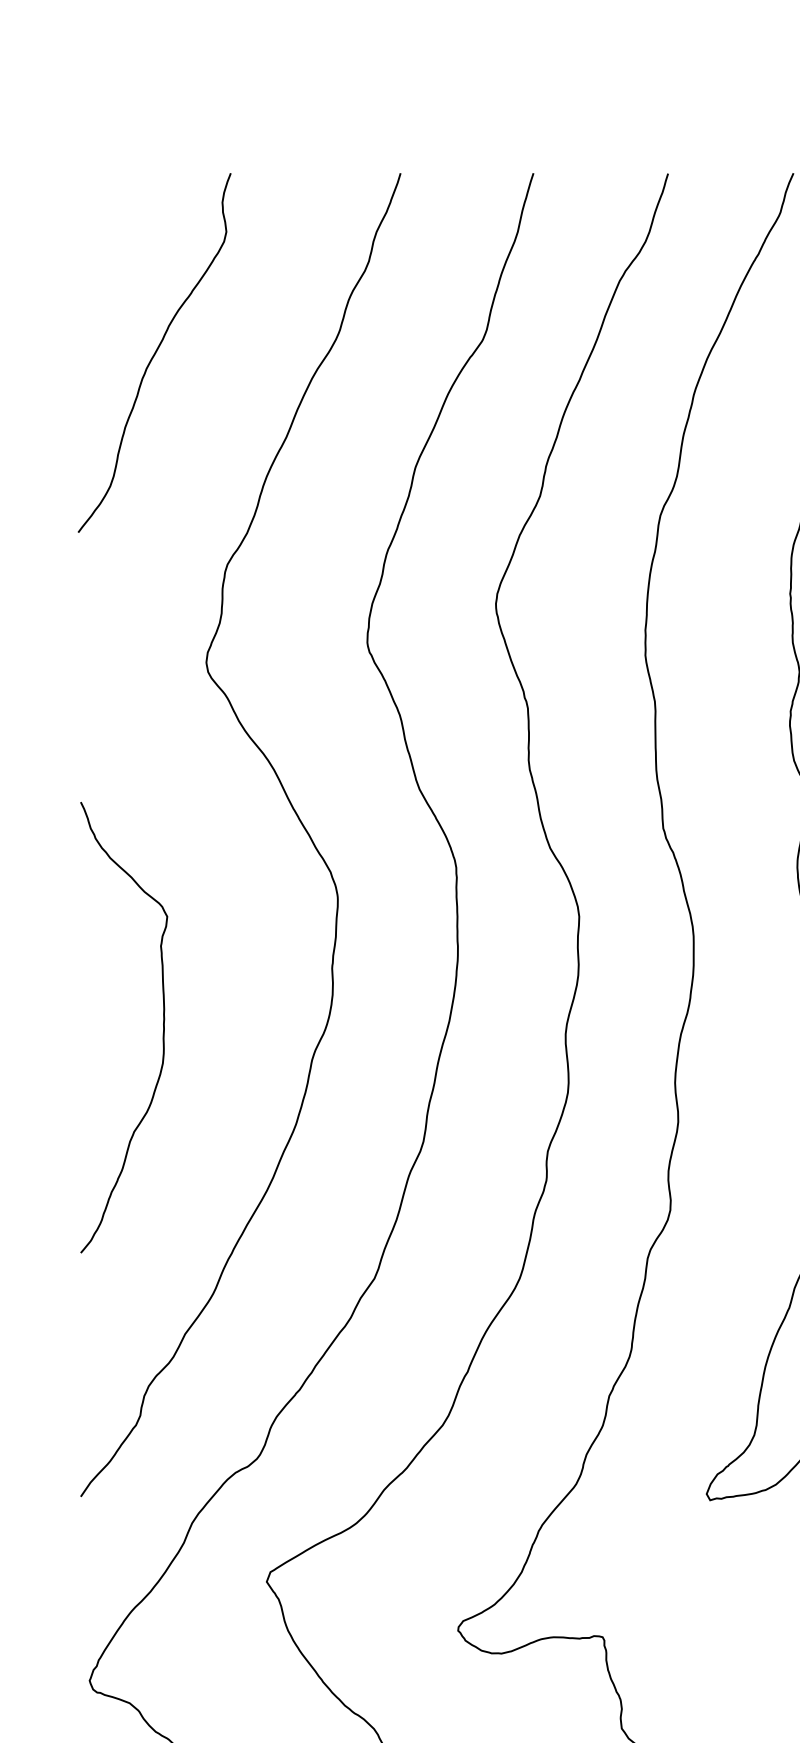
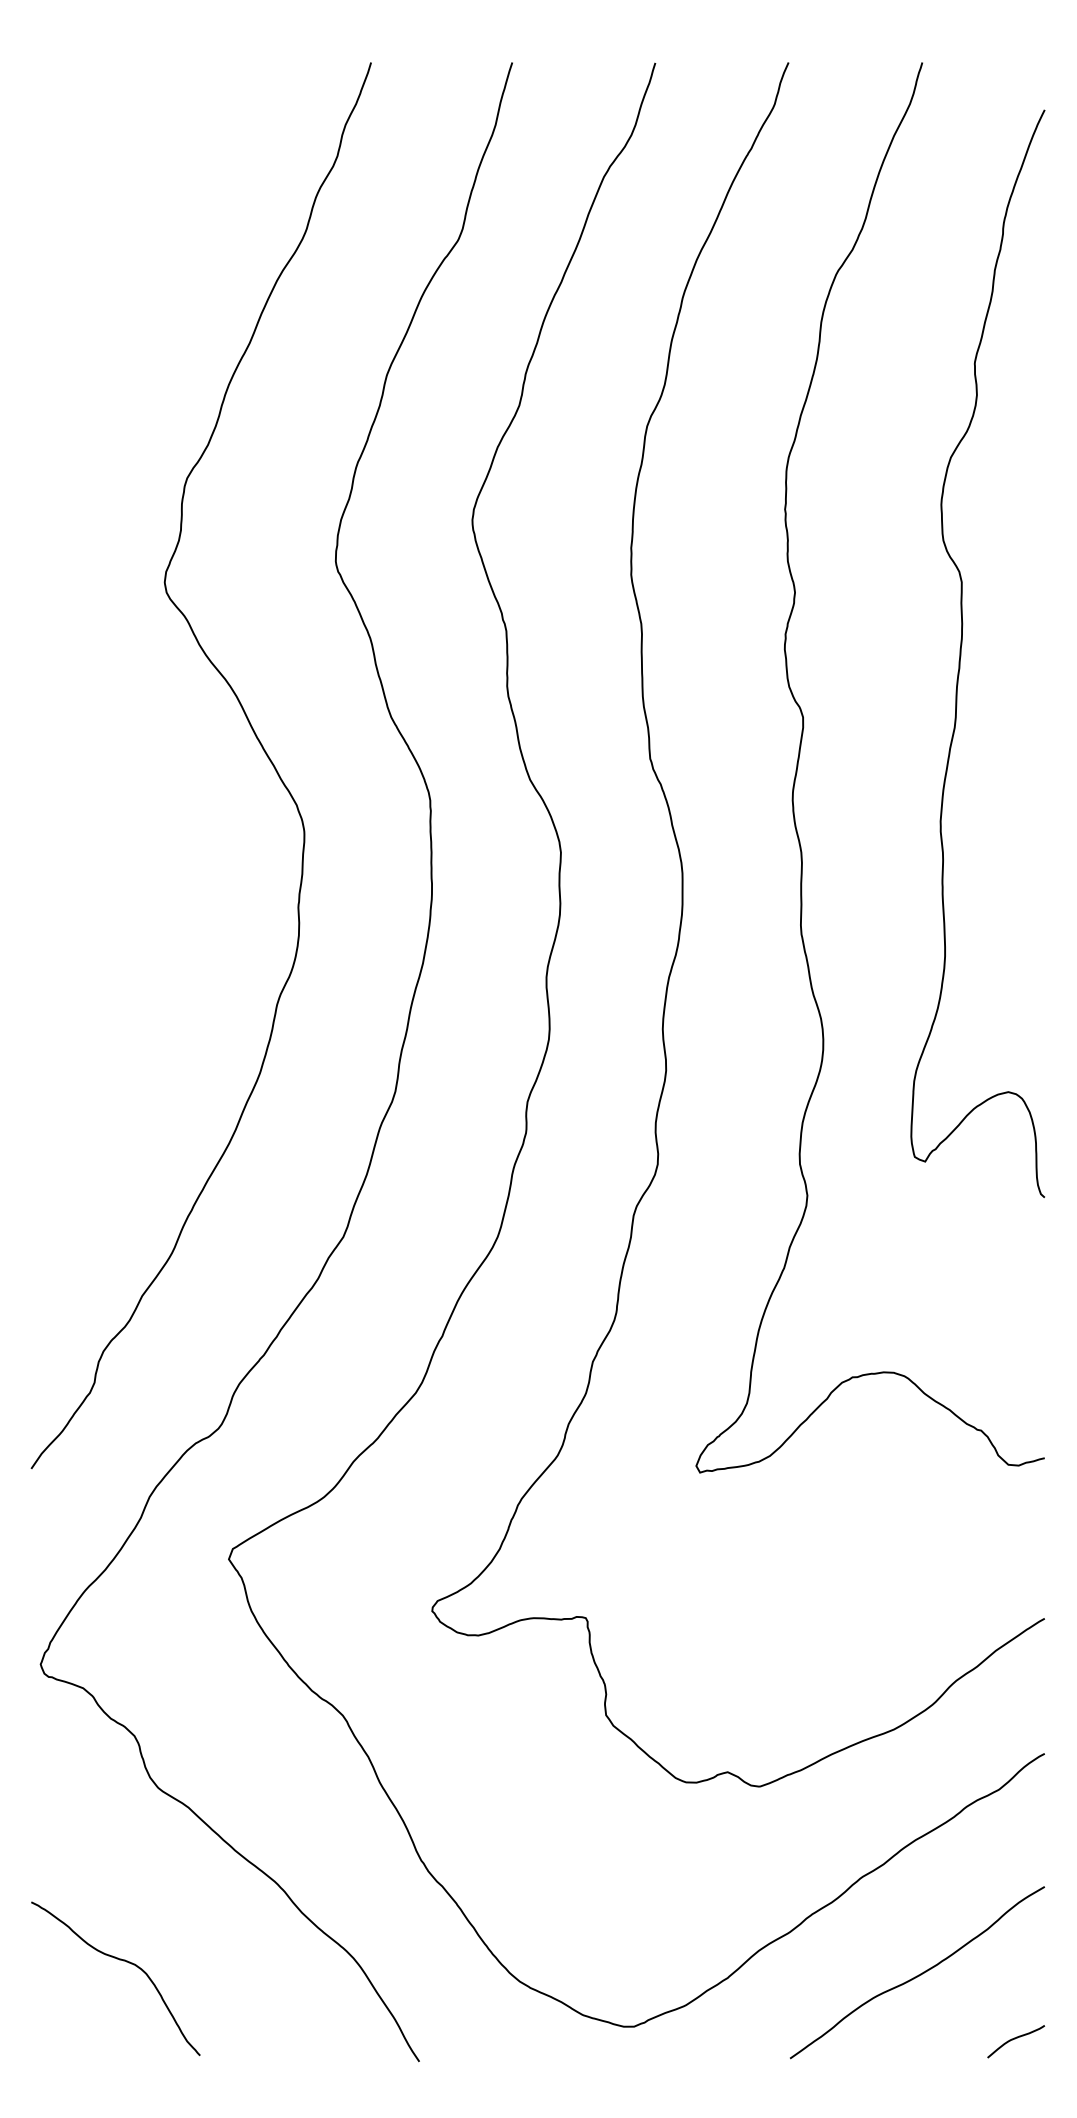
curve: (154, 352) -> (109, 253), removed
curve: (162, 1027) -> (118, 970), removed

